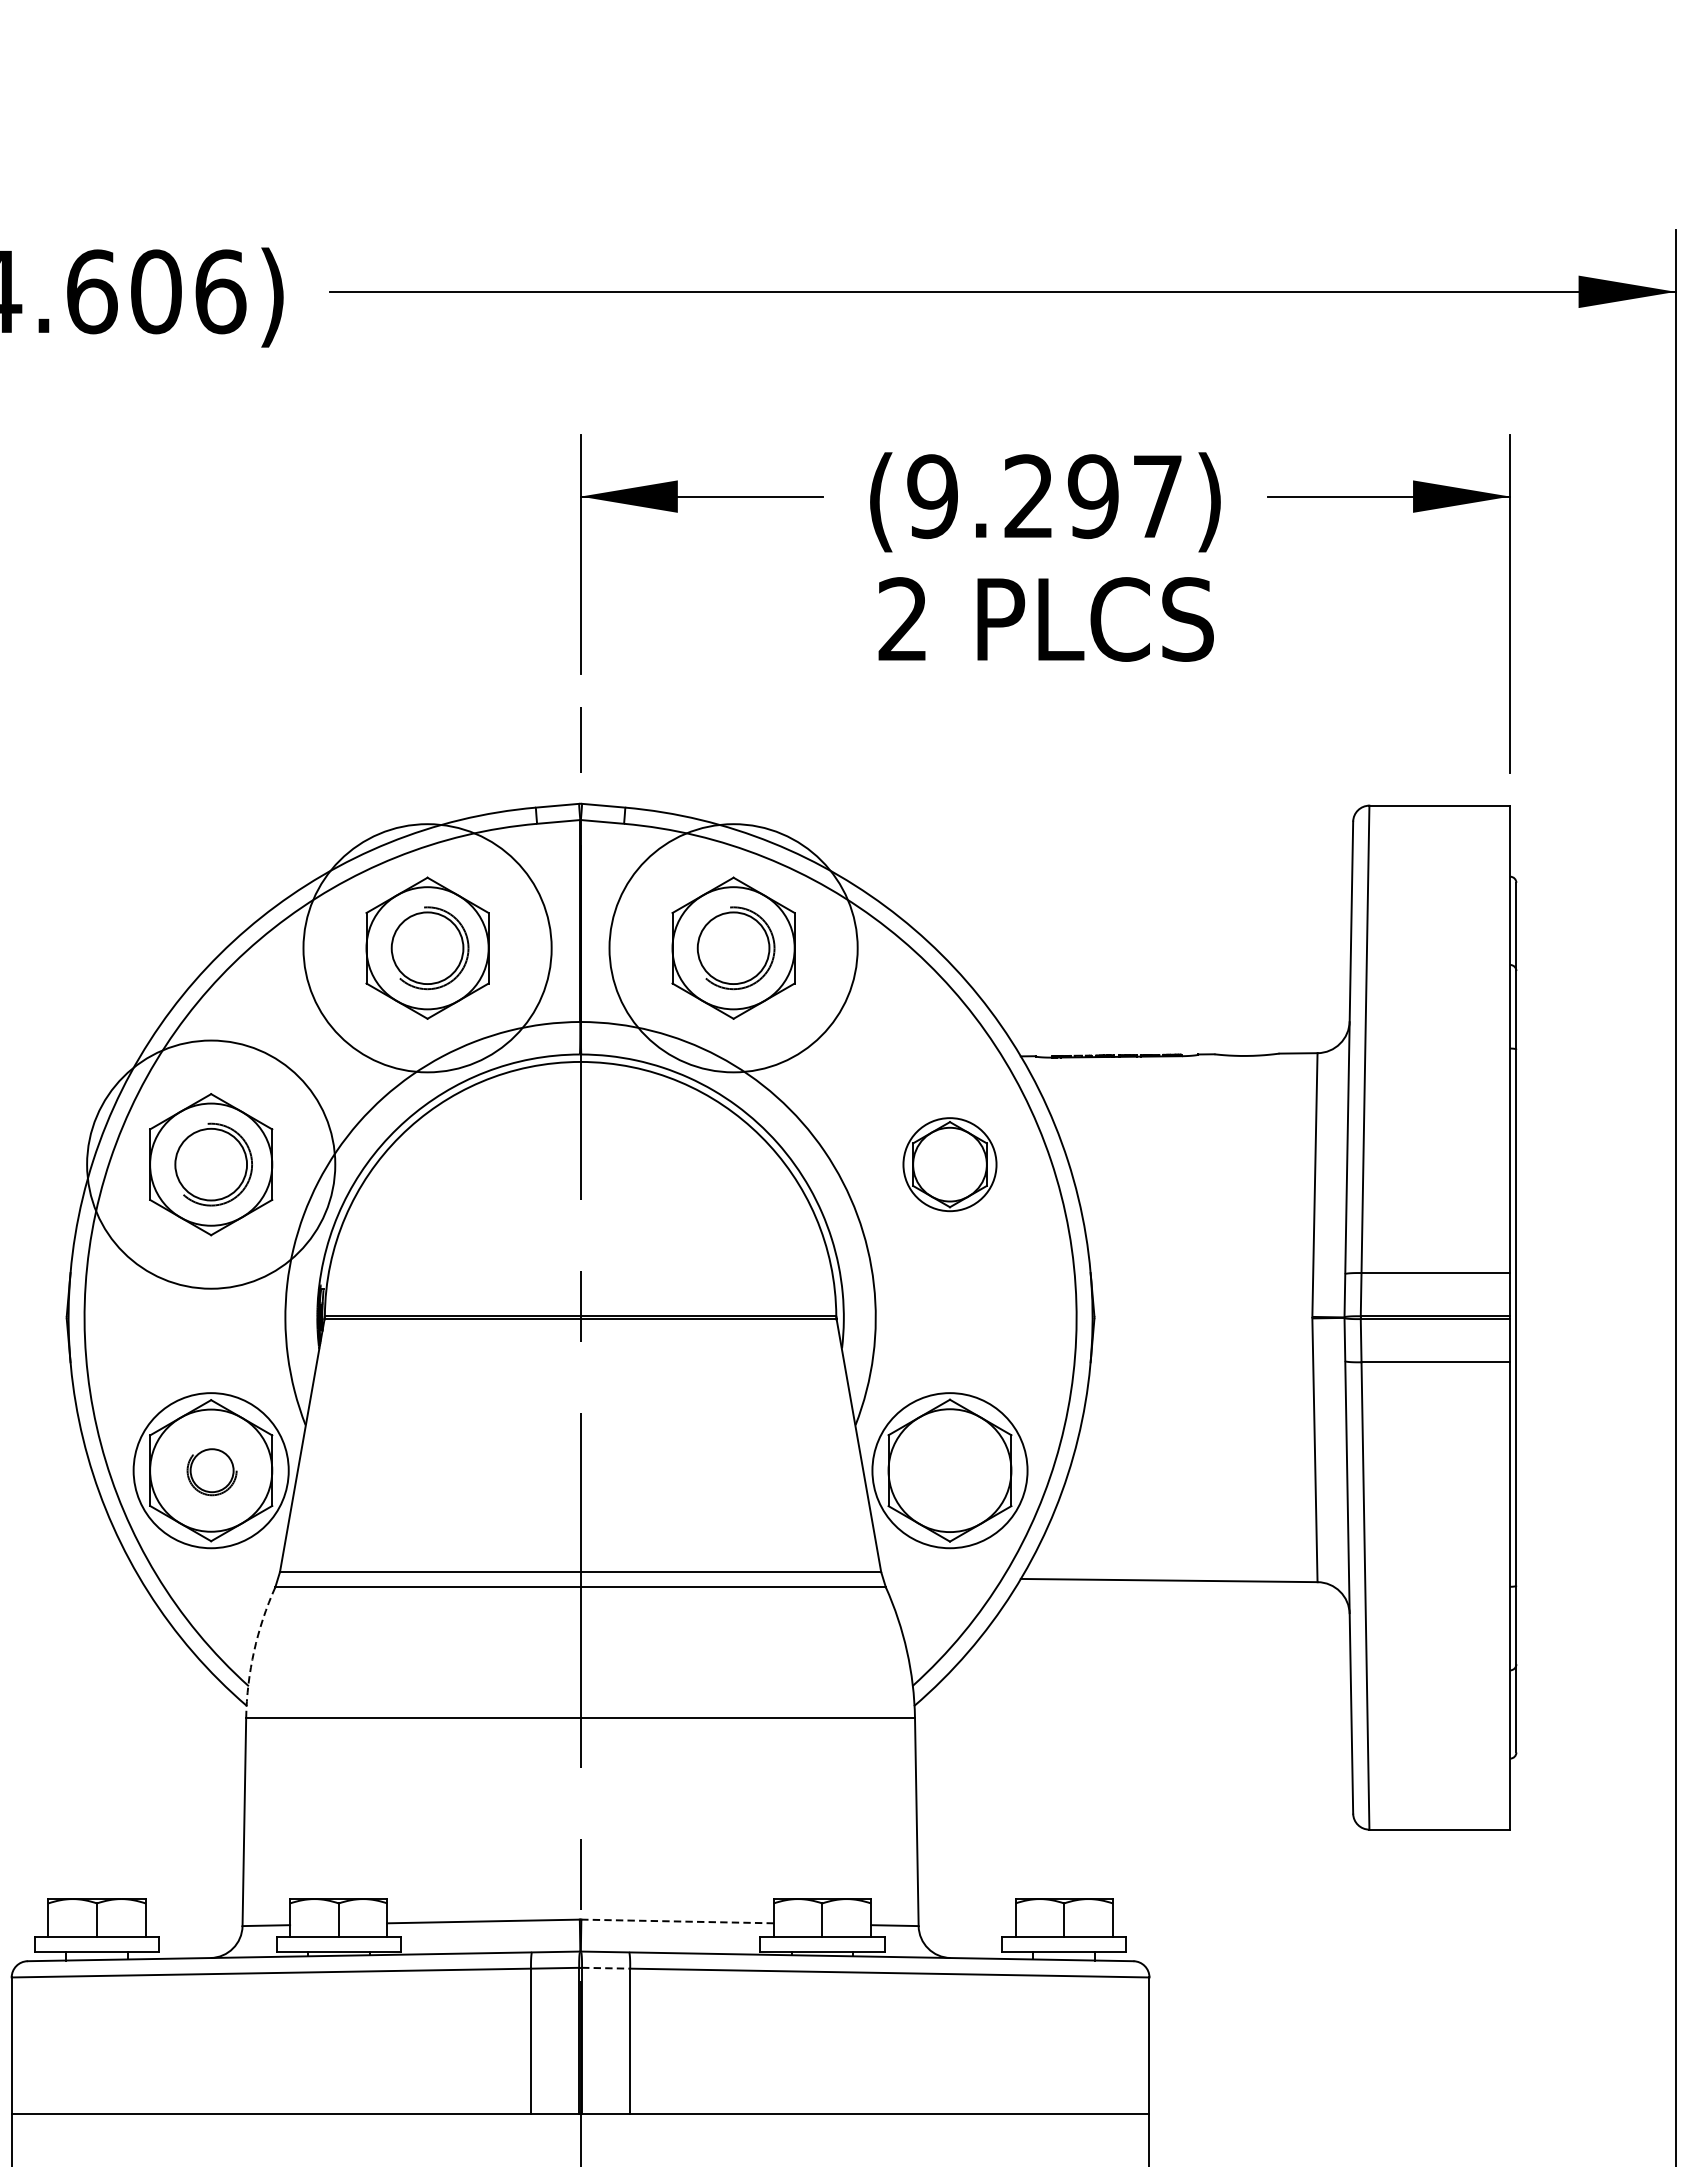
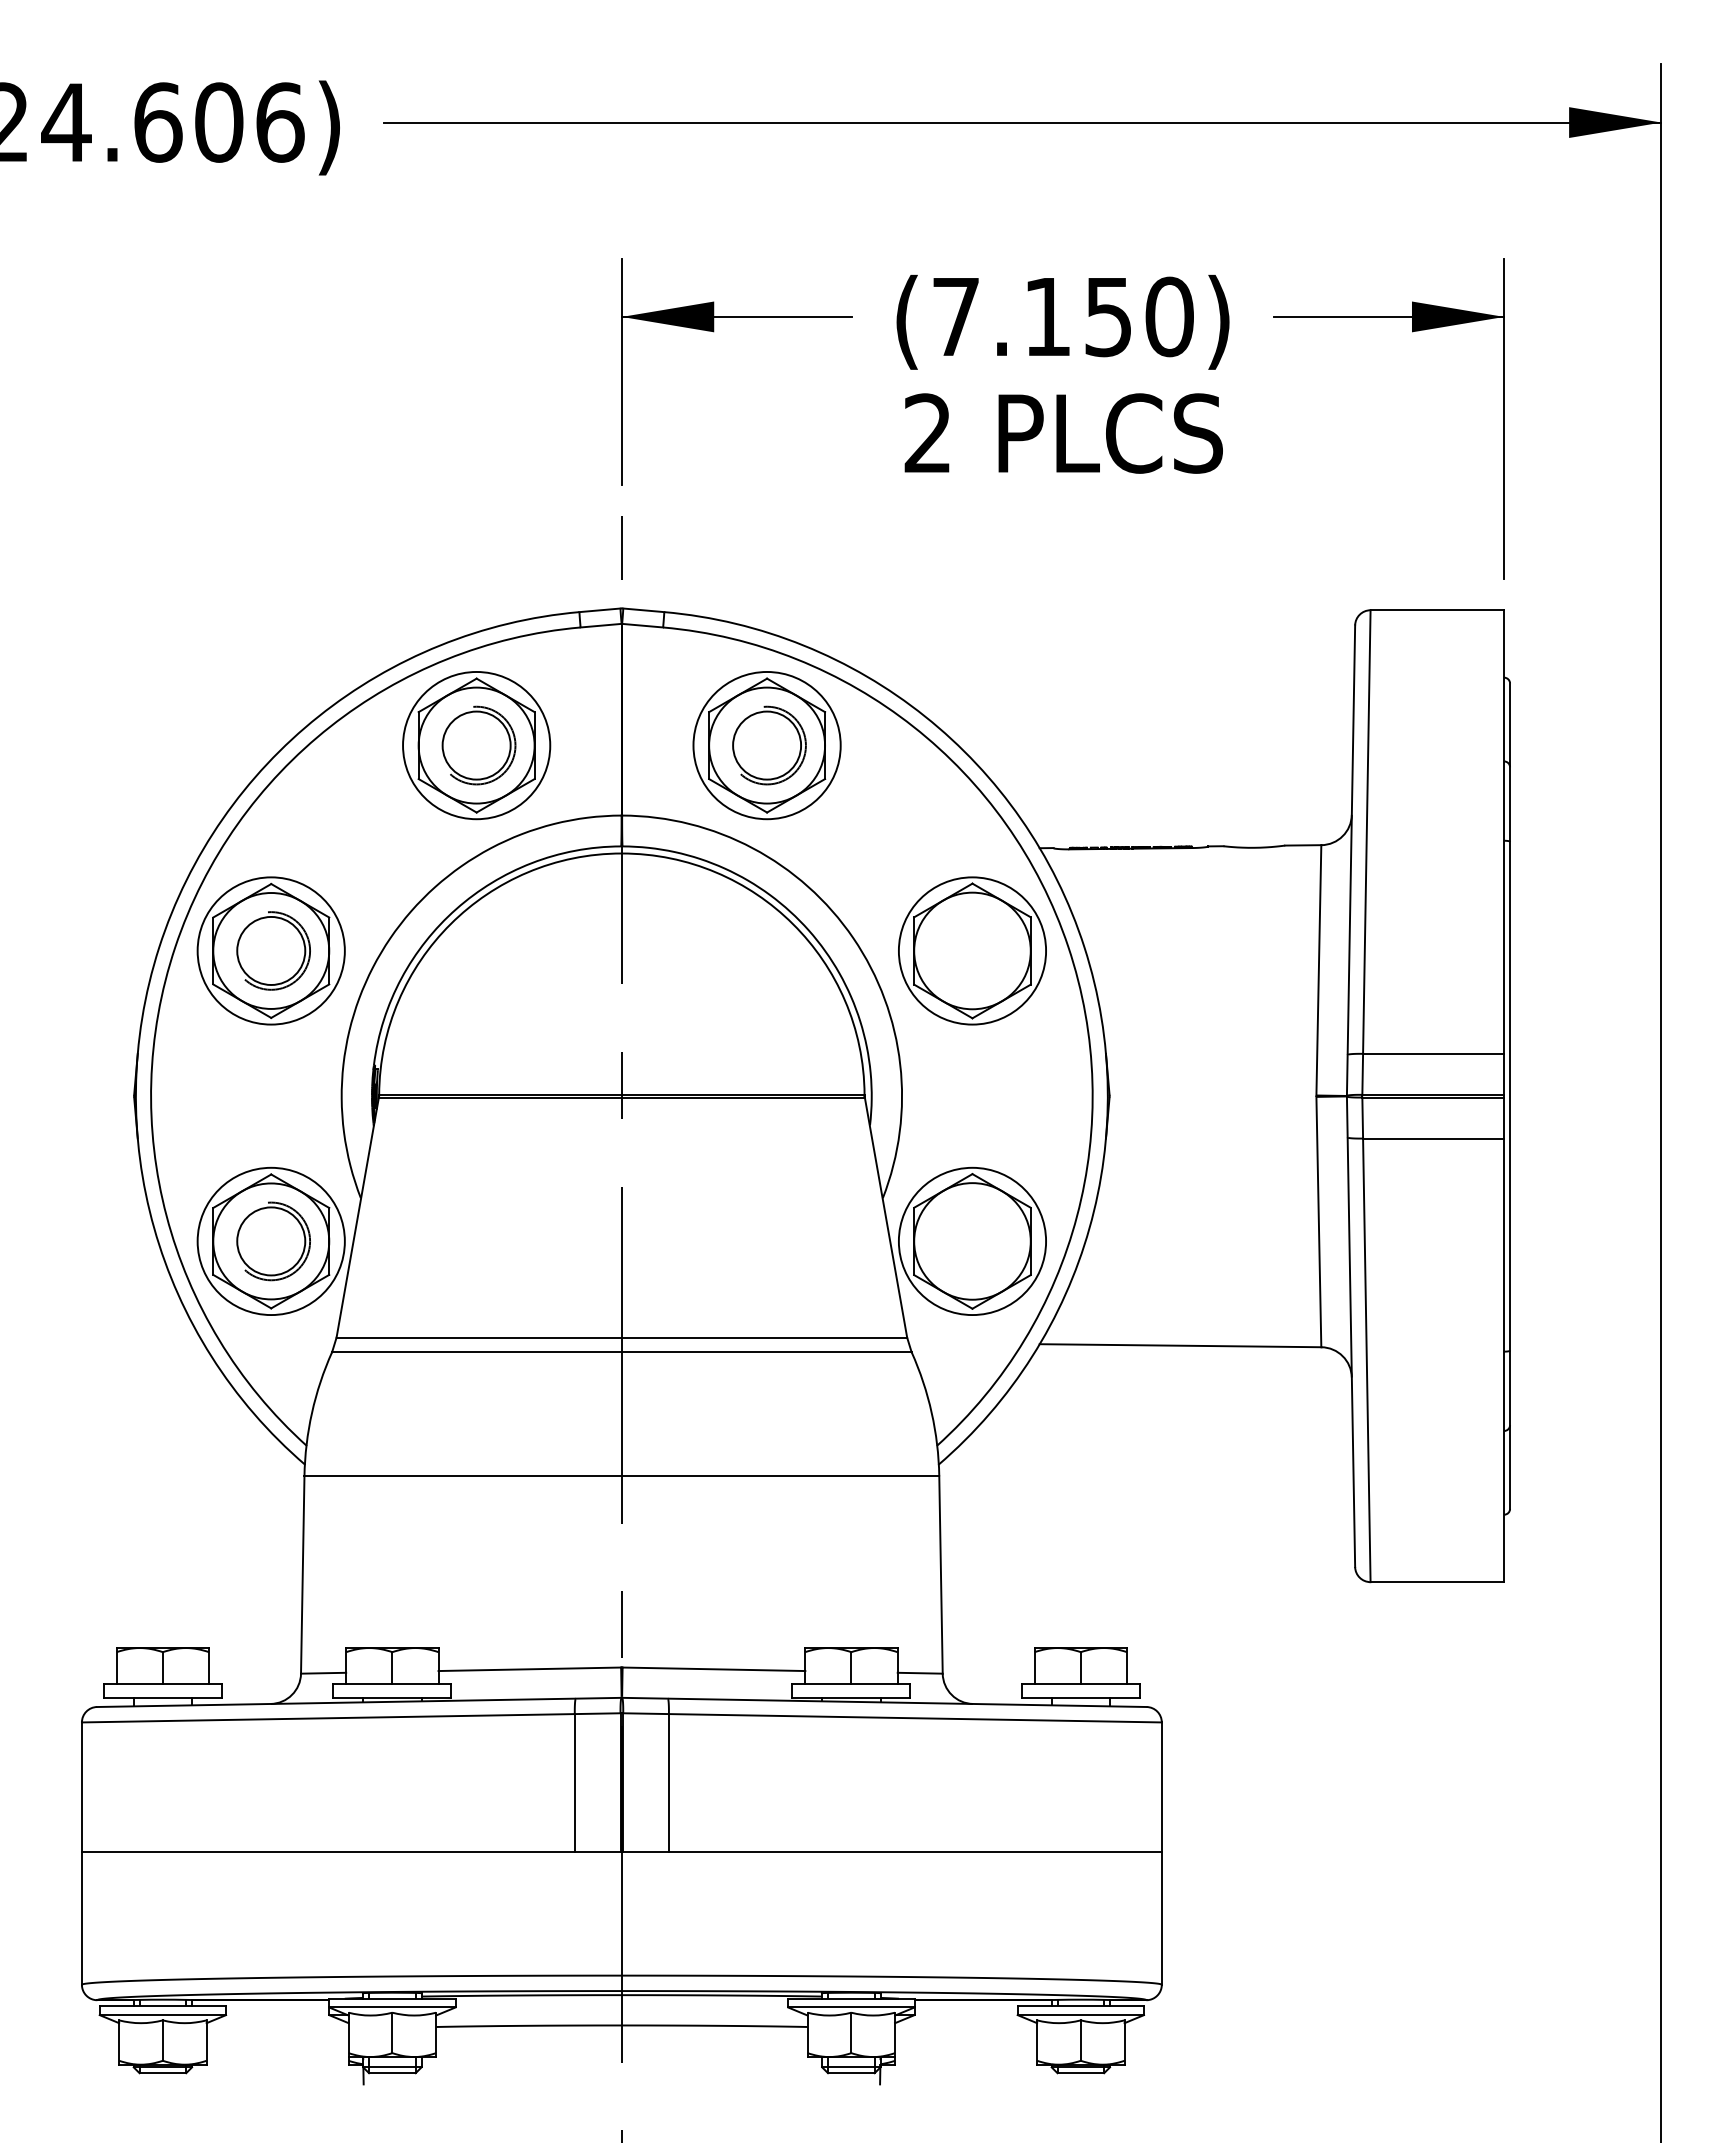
text: (1044, 496) -> (1062, 316), (9.297) -> (7.150)
circle: (427, 948) -> (476, 745), size x0.62
circle: (732, 948) -> (766, 745), size x0.62
circle: (210, 1164) -> (270, 950), size x0.62
part: (950, 1164) -> (972, 950), size x1.67
part: (213, 1470) -> (273, 1241), size x1.67
arc: (254, 1650) -> (312, 1412), dashed -> solid
line: (677, 1921) -> (713, 1669), dashed -> solid
line: (606, 1968) -> (646, 1713), dashed -> solid

